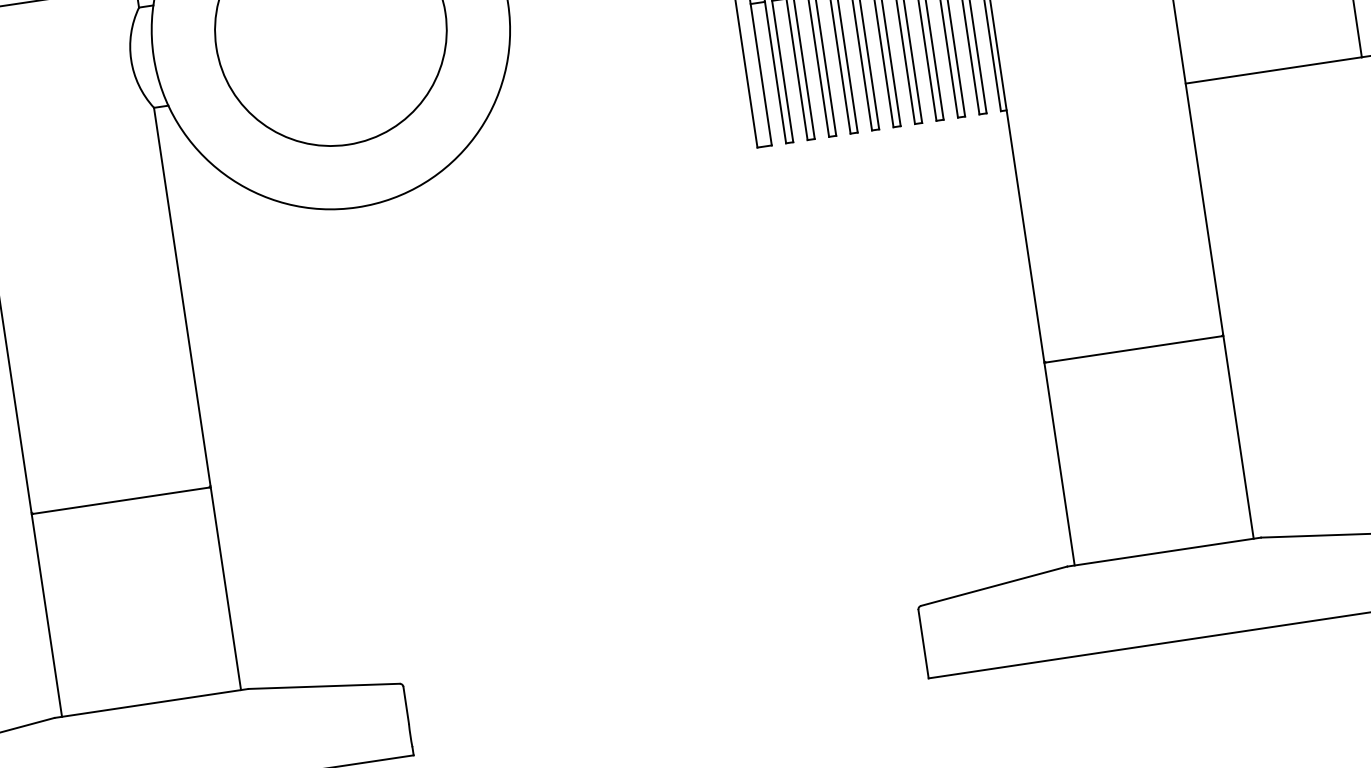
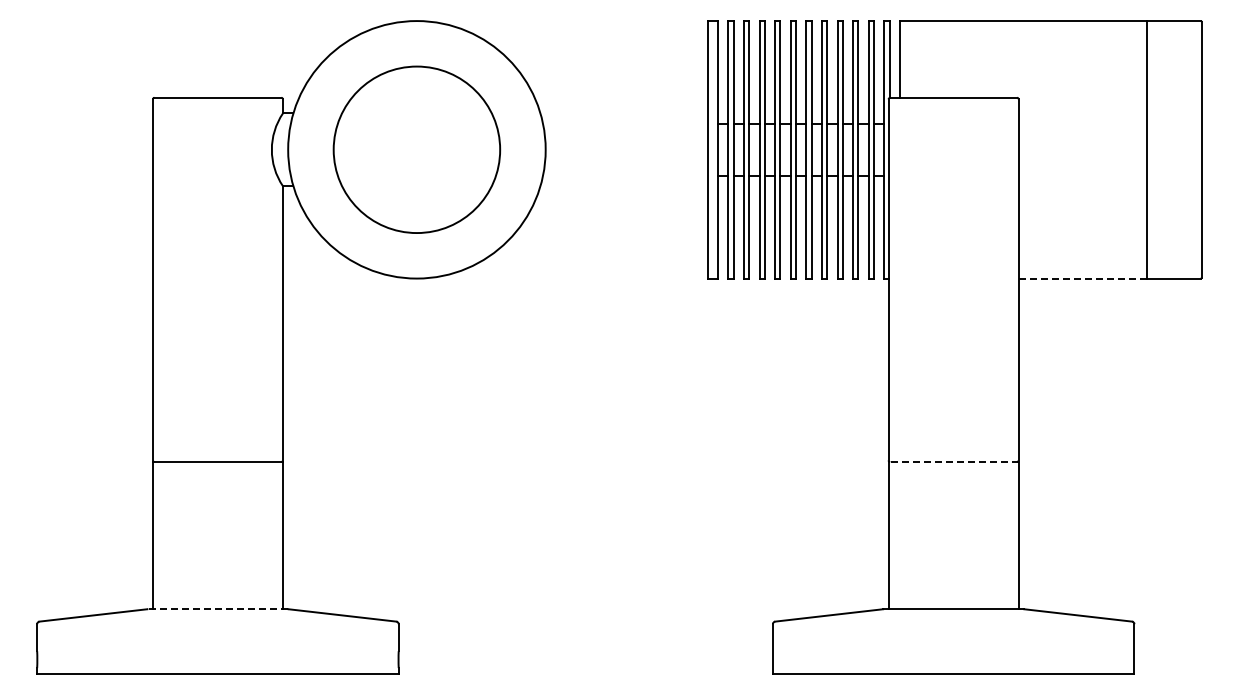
line: (1273, 70) -> (1082, 278), solid -> dashed
line: (1133, 348) -> (953, 461), solid -> dashed
line: (150, 703) -> (217, 609), solid -> dashed

